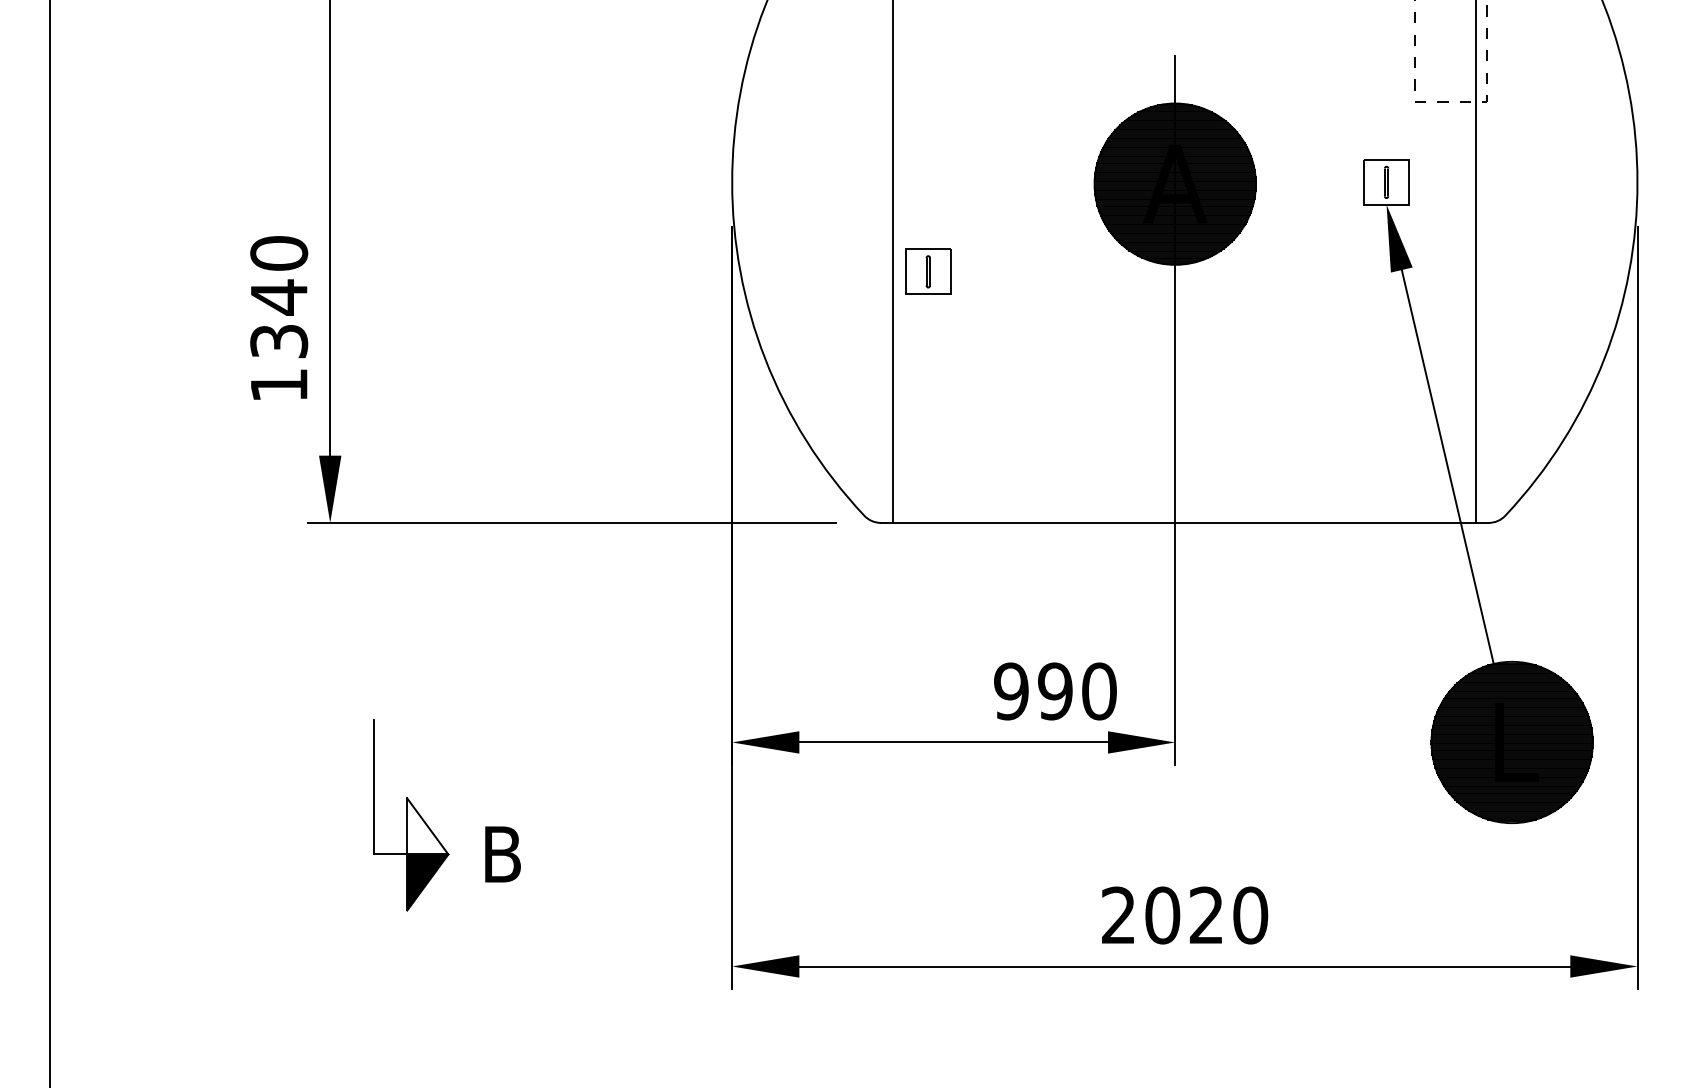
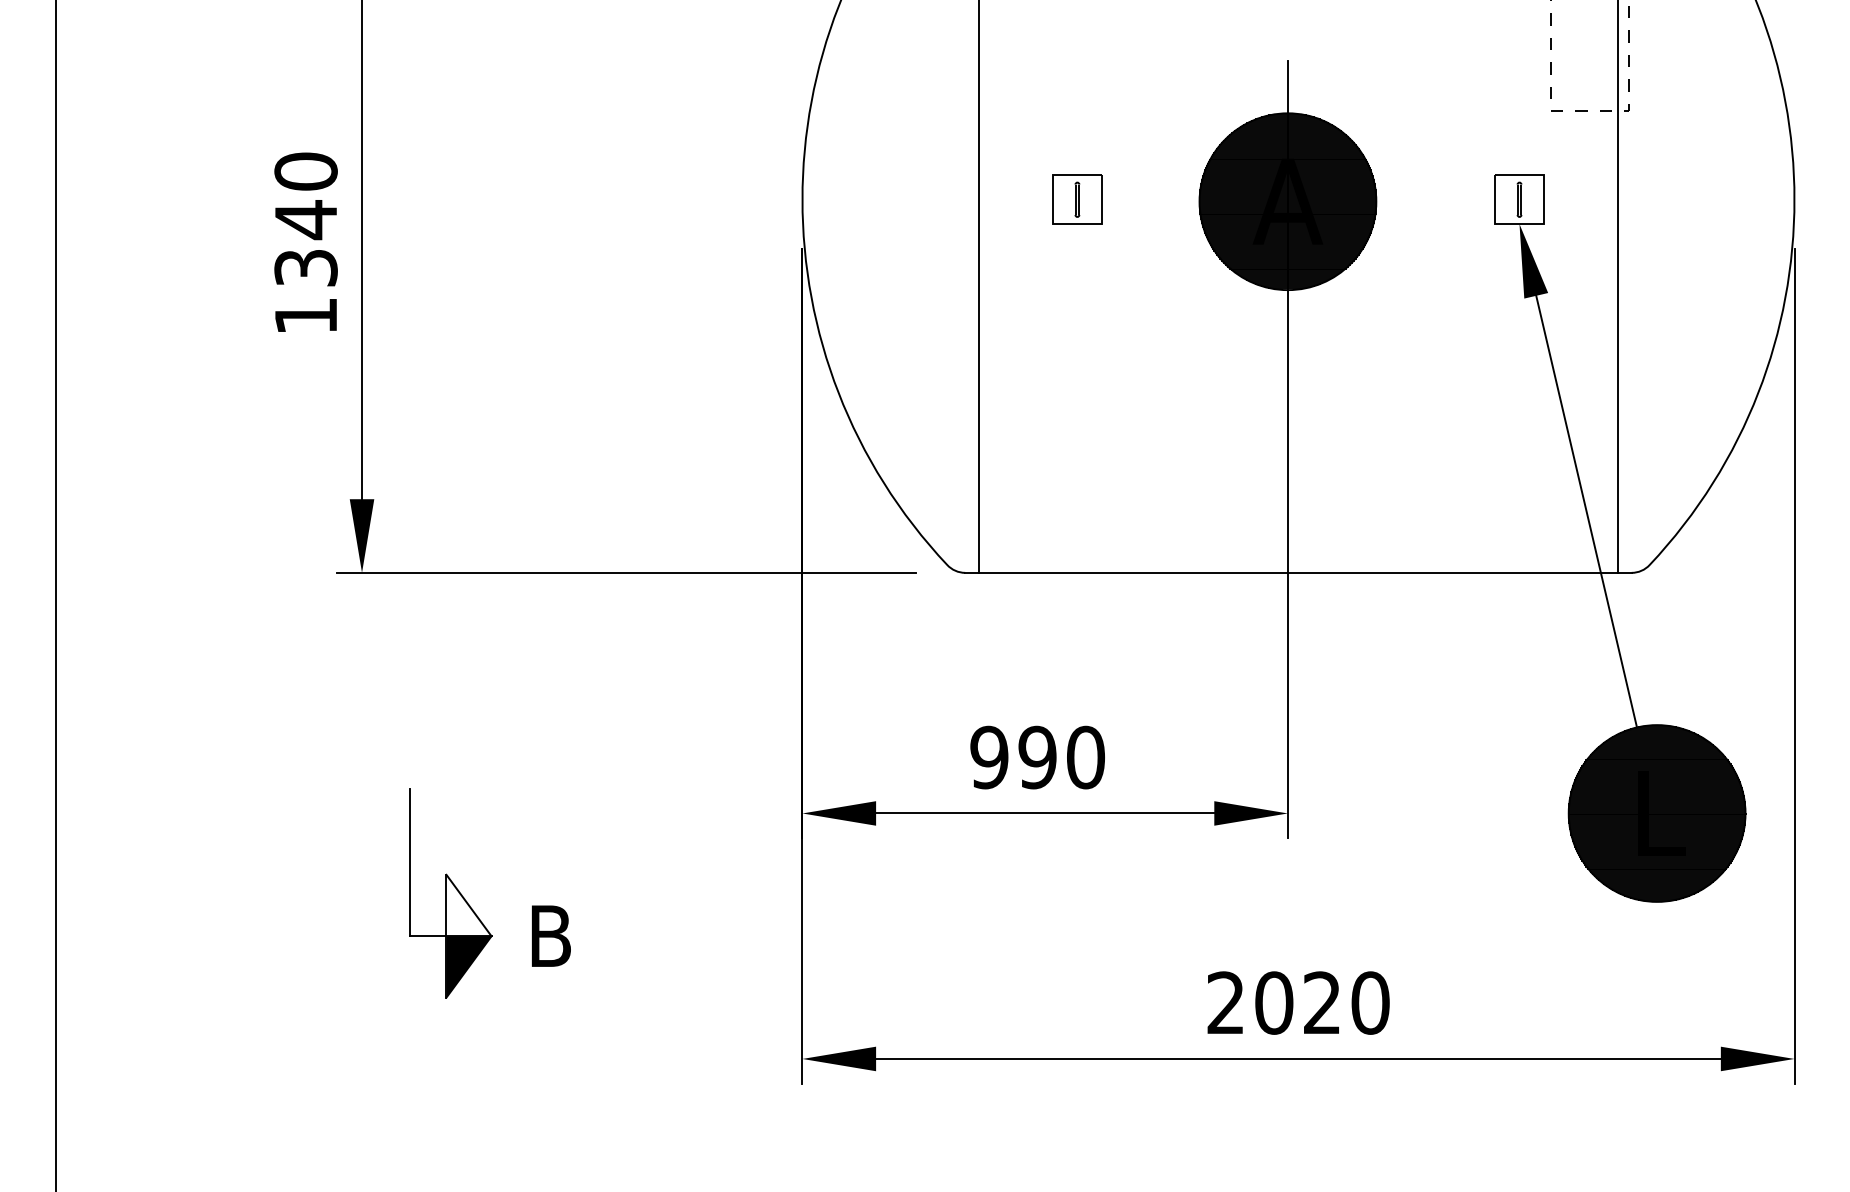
part: (928, 271) -> (1077, 199), moved
text: (278, 317) -> (305, 241), moved
text: (1055, 691) -> (1037, 757), moved

